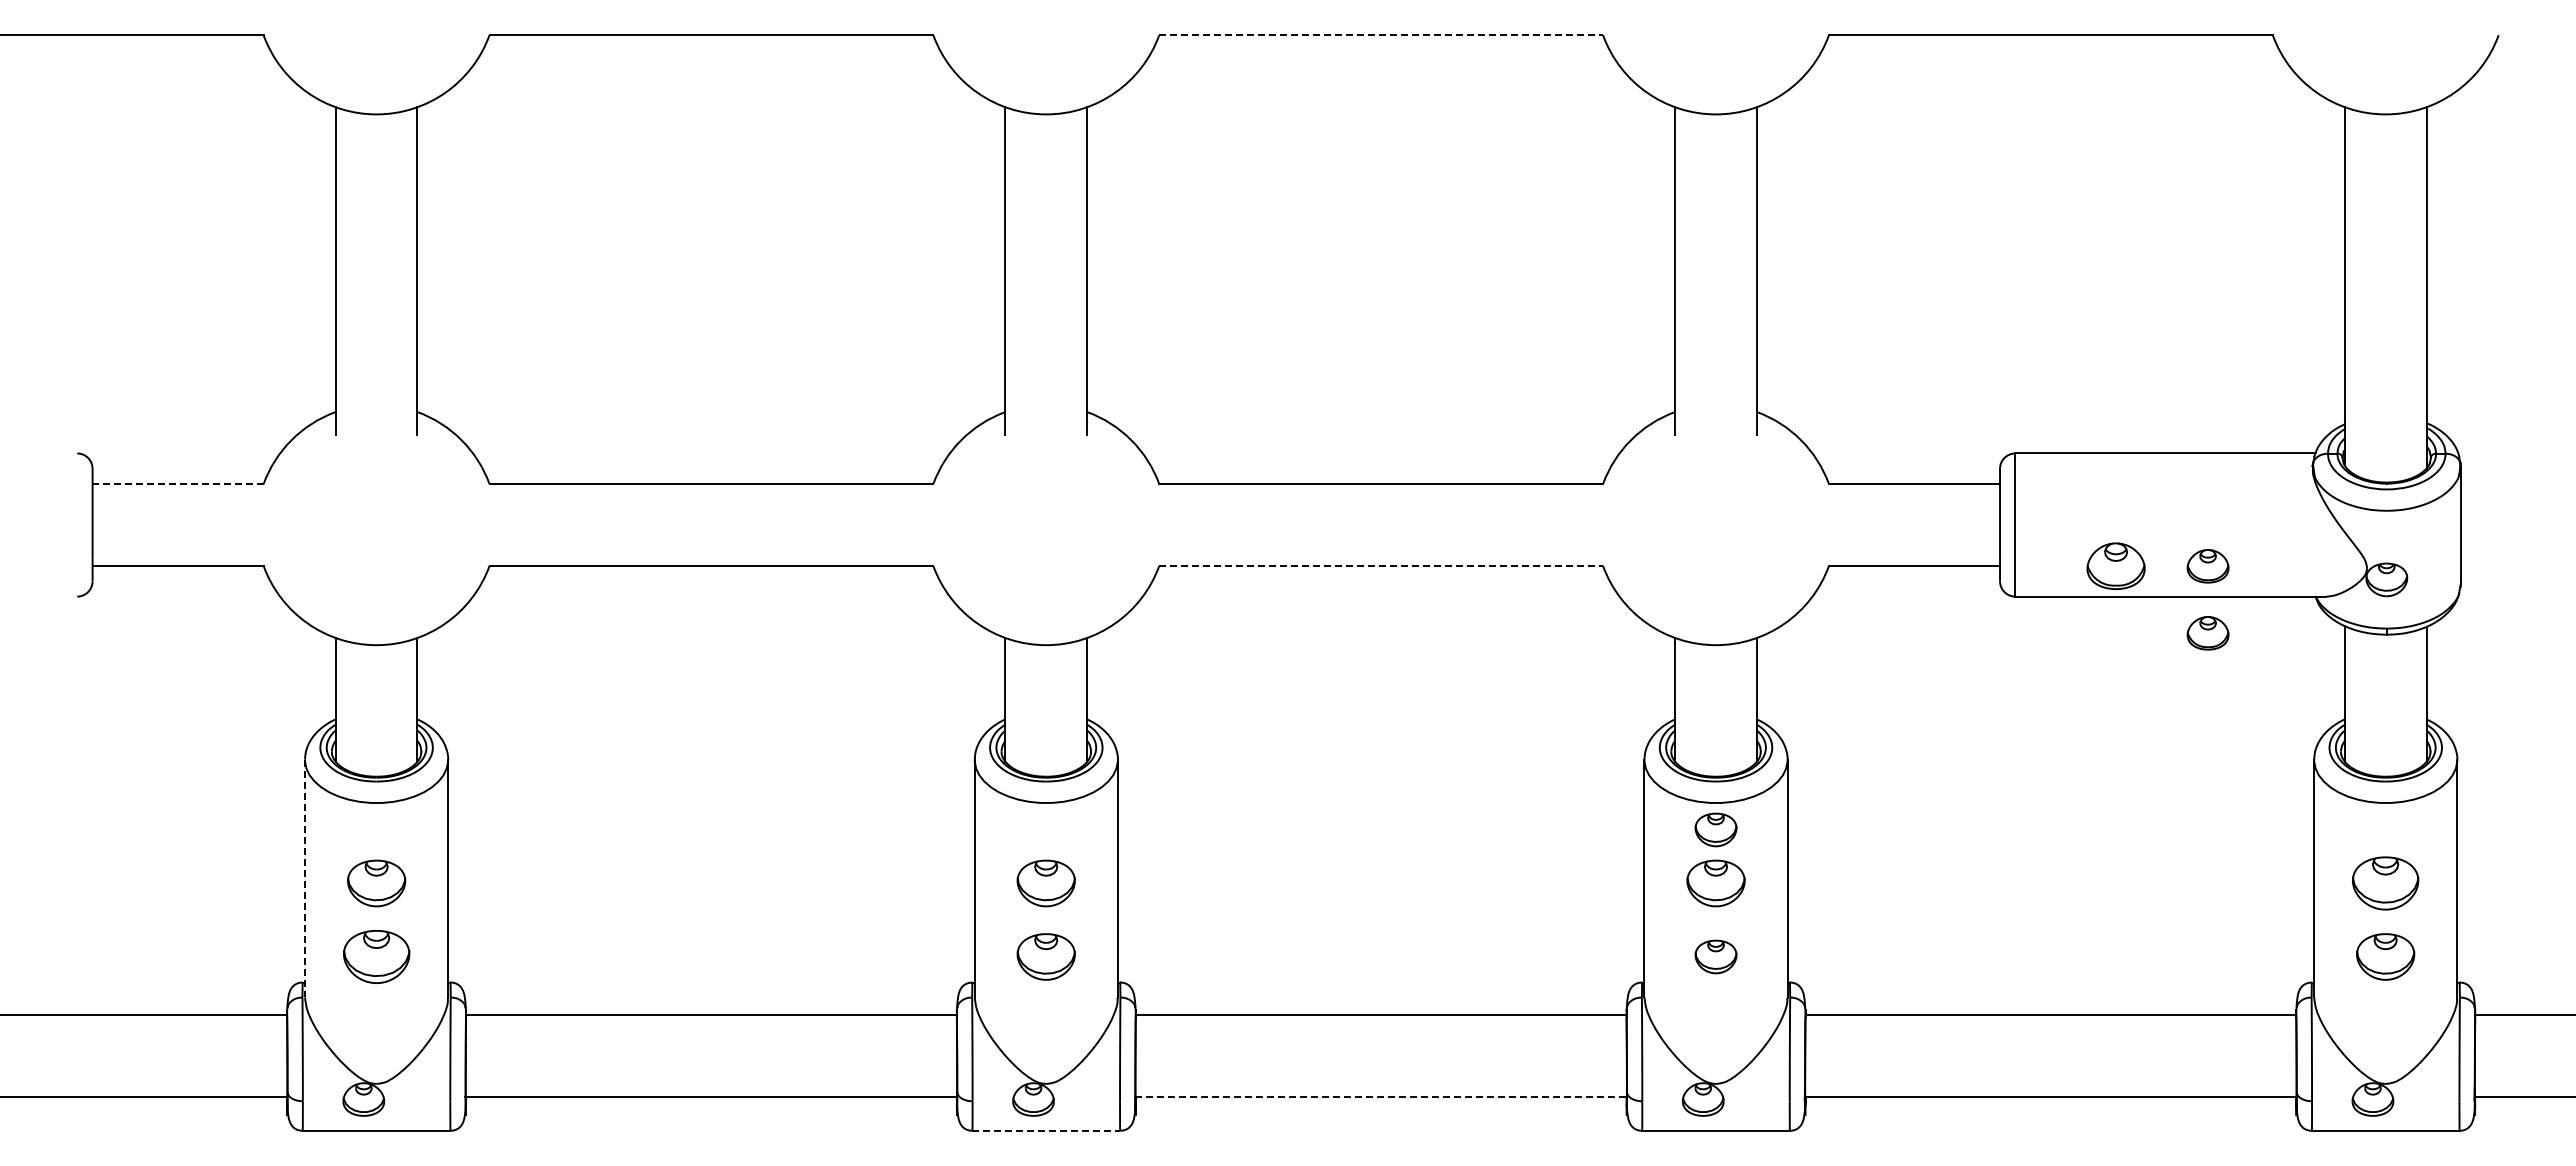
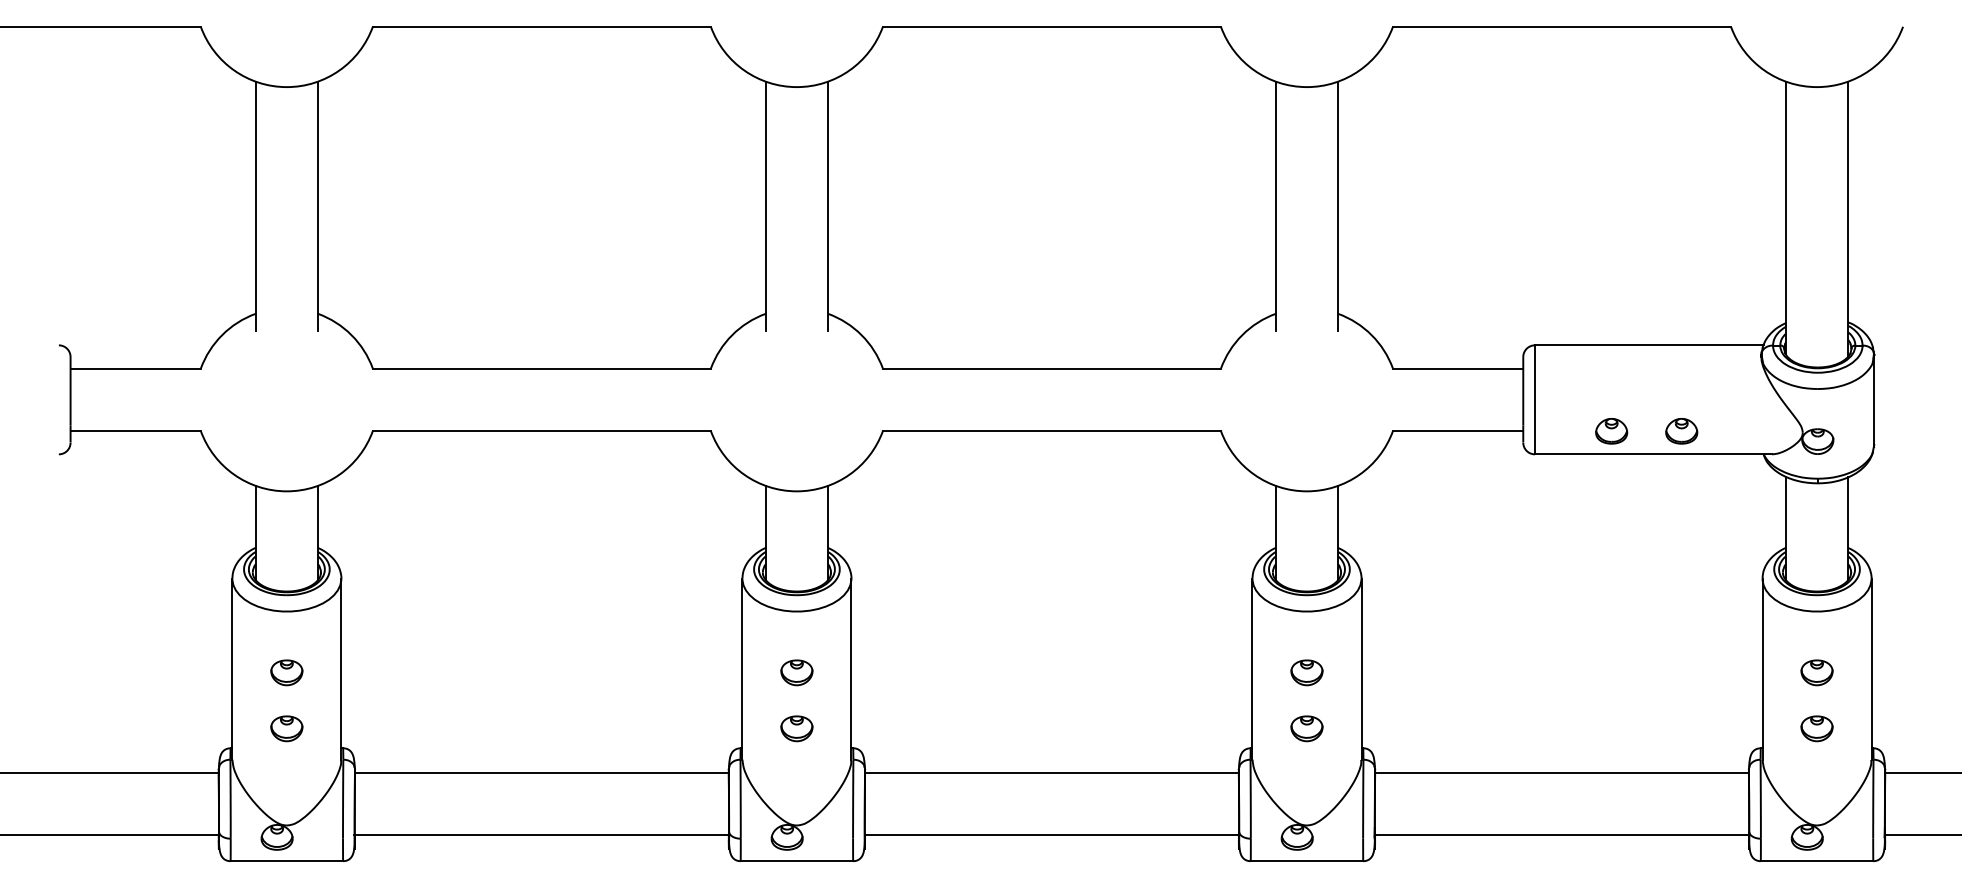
line: (1381, 35) -> (1052, 27), dashed -> solid
line: (178, 484) -> (136, 368), dashed -> solid
line: (1381, 565) -> (1052, 430), dashed -> solid
part: (2115, 566) -> (1611, 431), size x0.71
part: (2207, 633) -> (1681, 482), removed
part: (1715, 829) -> (1306, 631), removed
line: (305, 878) -> (232, 669), dashed -> solid
part: (376, 883) -> (286, 672), size x0.71
part: (1046, 883) -> (797, 672), size x0.71
part: (1715, 883) -> (1306, 672), size x0.71
part: (2385, 883) -> (1816, 672), size x0.62
part: (376, 956) -> (286, 728), size x0.62
part: (1046, 956) -> (797, 728), size x0.71
part: (2385, 956) -> (1816, 728), size x0.71
line: (1380, 1096) -> (1051, 835), dashed -> solid
line: (1046, 1130) -> (797, 860), dashed -> solid

